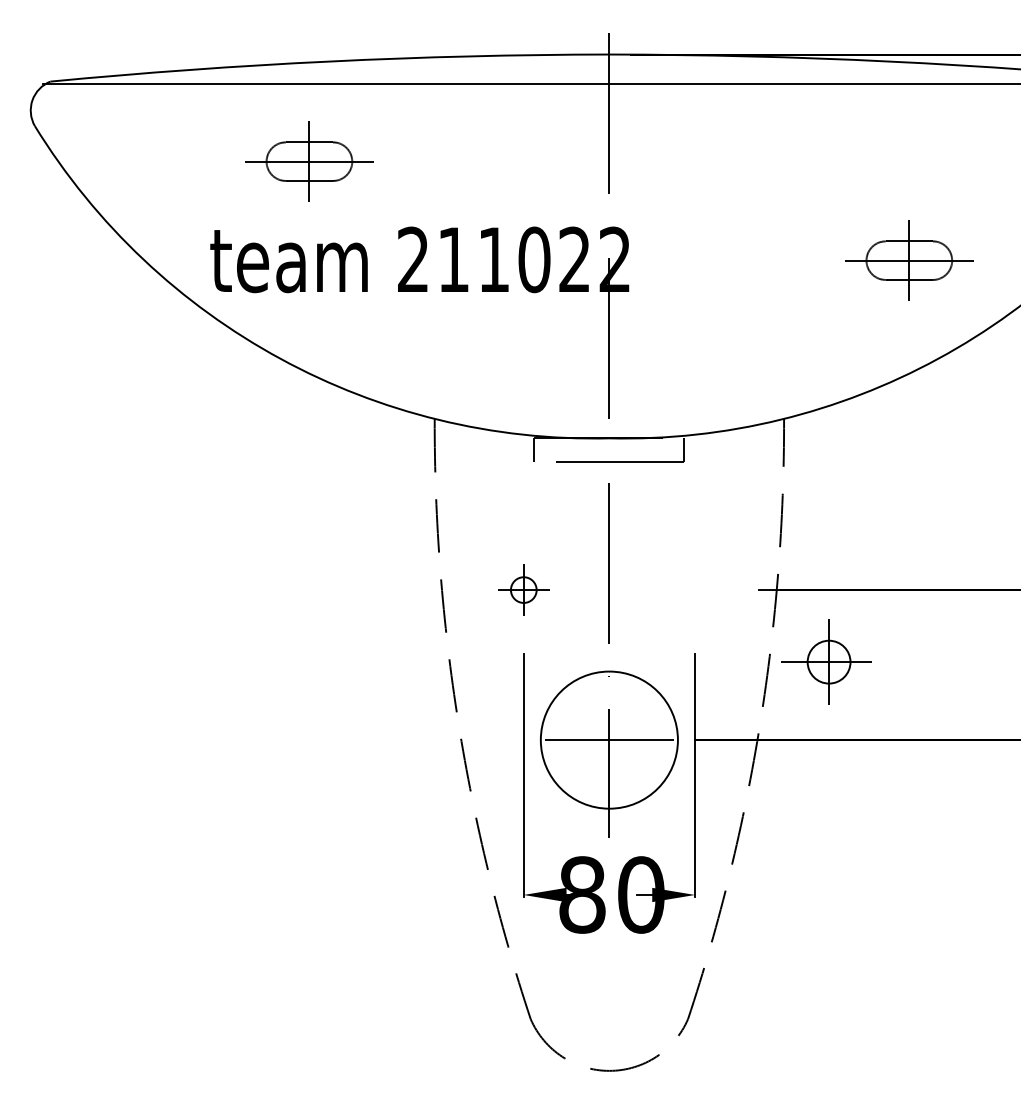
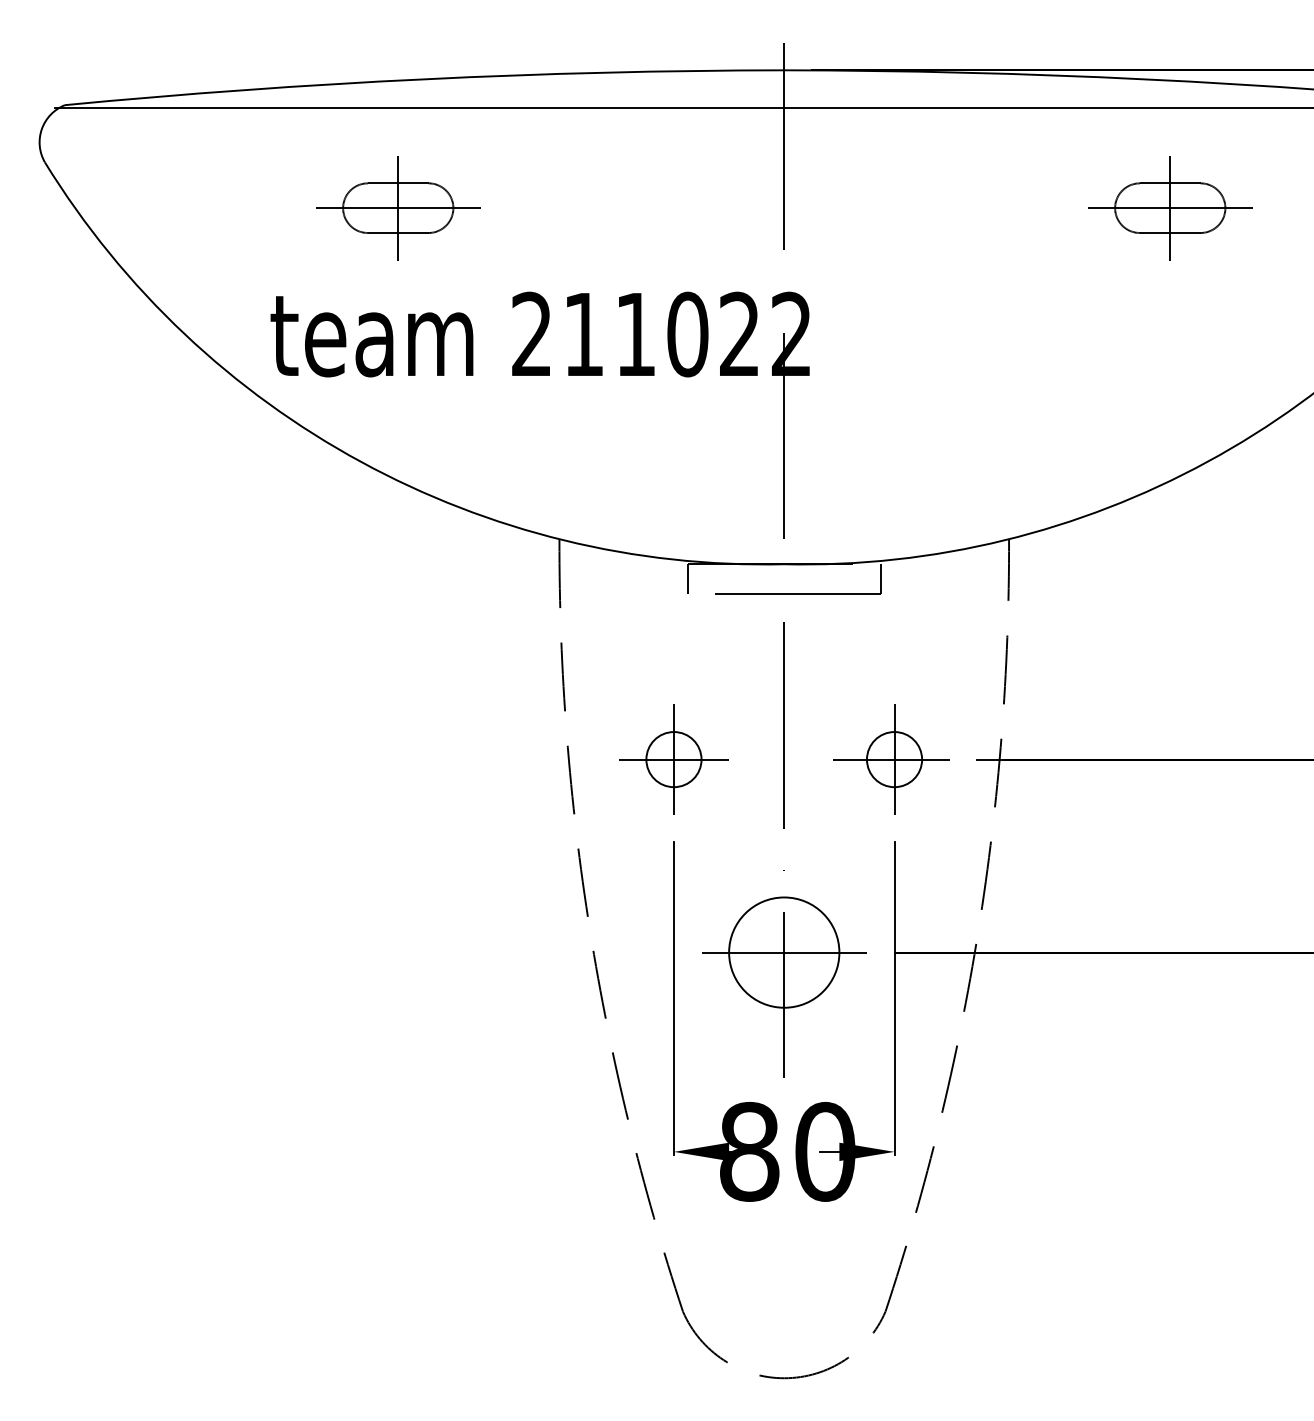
part: (909, 260) -> (1170, 207), moved
part: (523, 589) -> (673, 758), size x1.67
part: (826, 661) -> (891, 758), moved
circle: (609, 739) -> (784, 951), size x0.62

